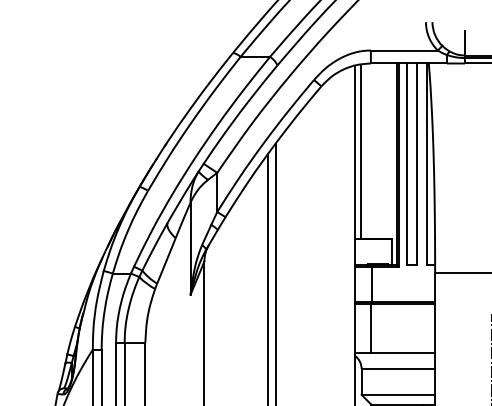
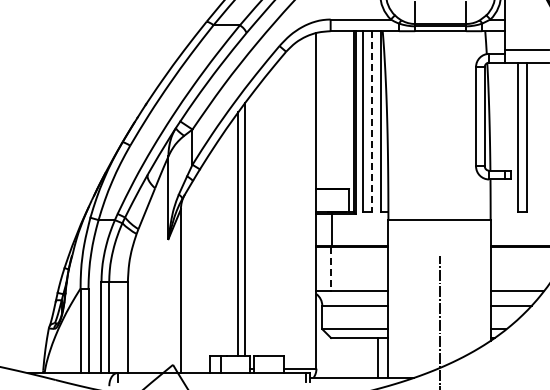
line: (360, 151) -> (321, 110), removed
line: (416, 163) -> (371, 121), solid -> dashed
line: (371, 328) -> (331, 269), solid -> dashed

